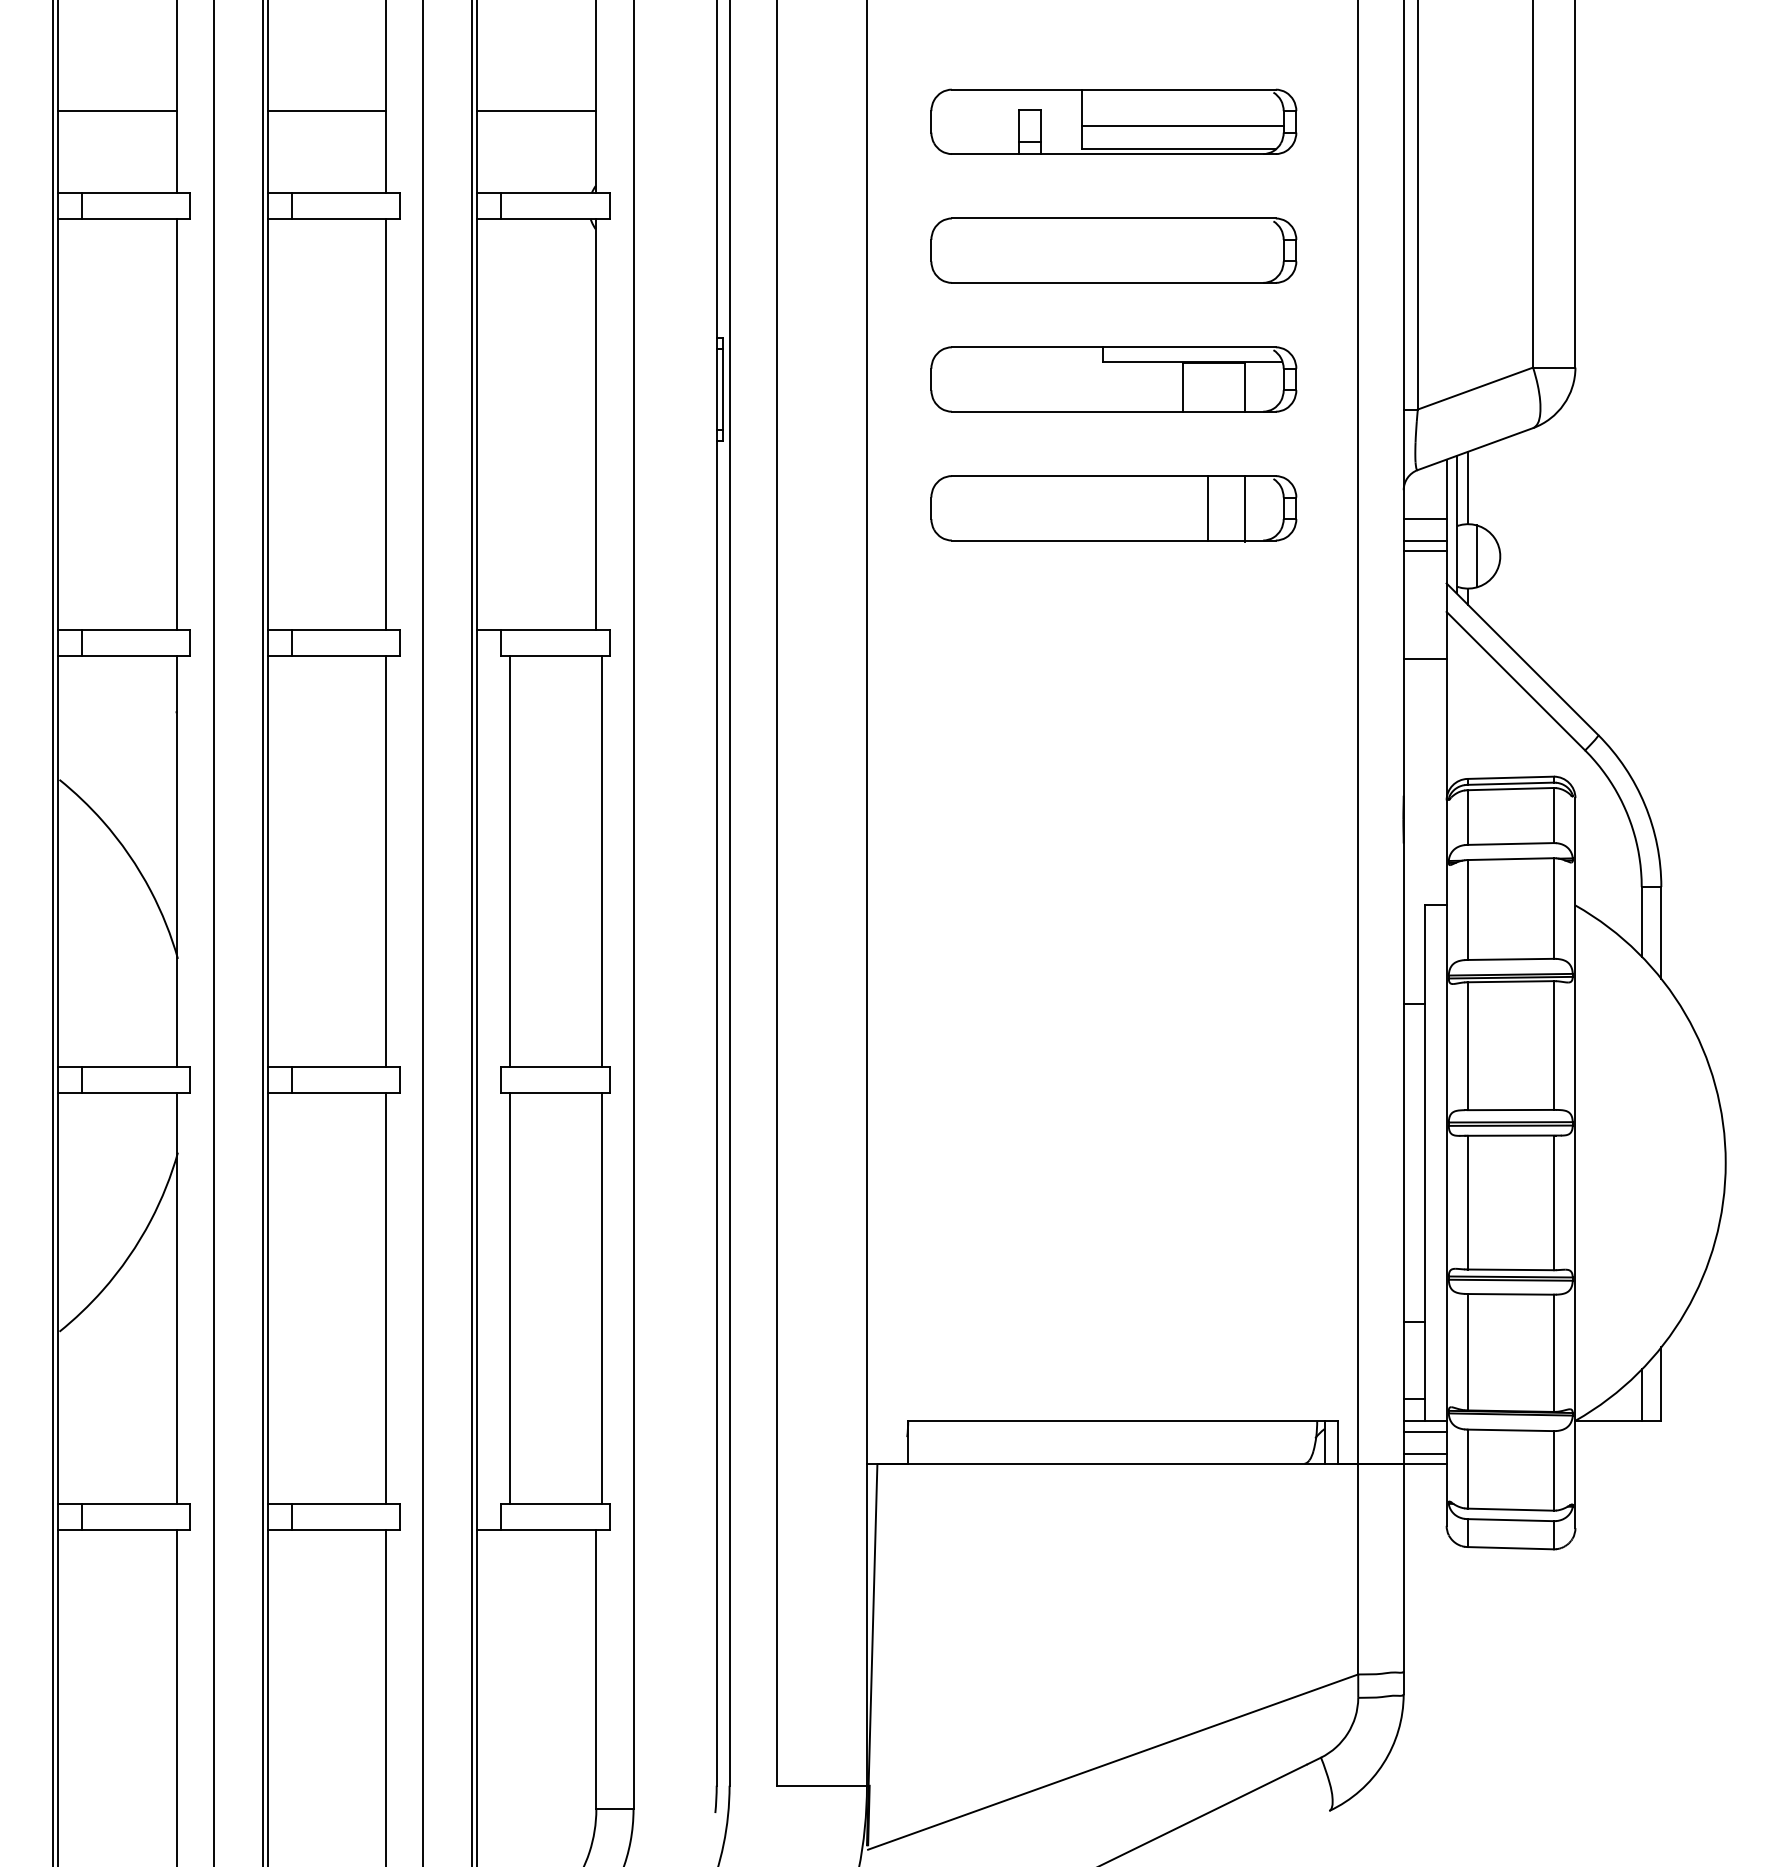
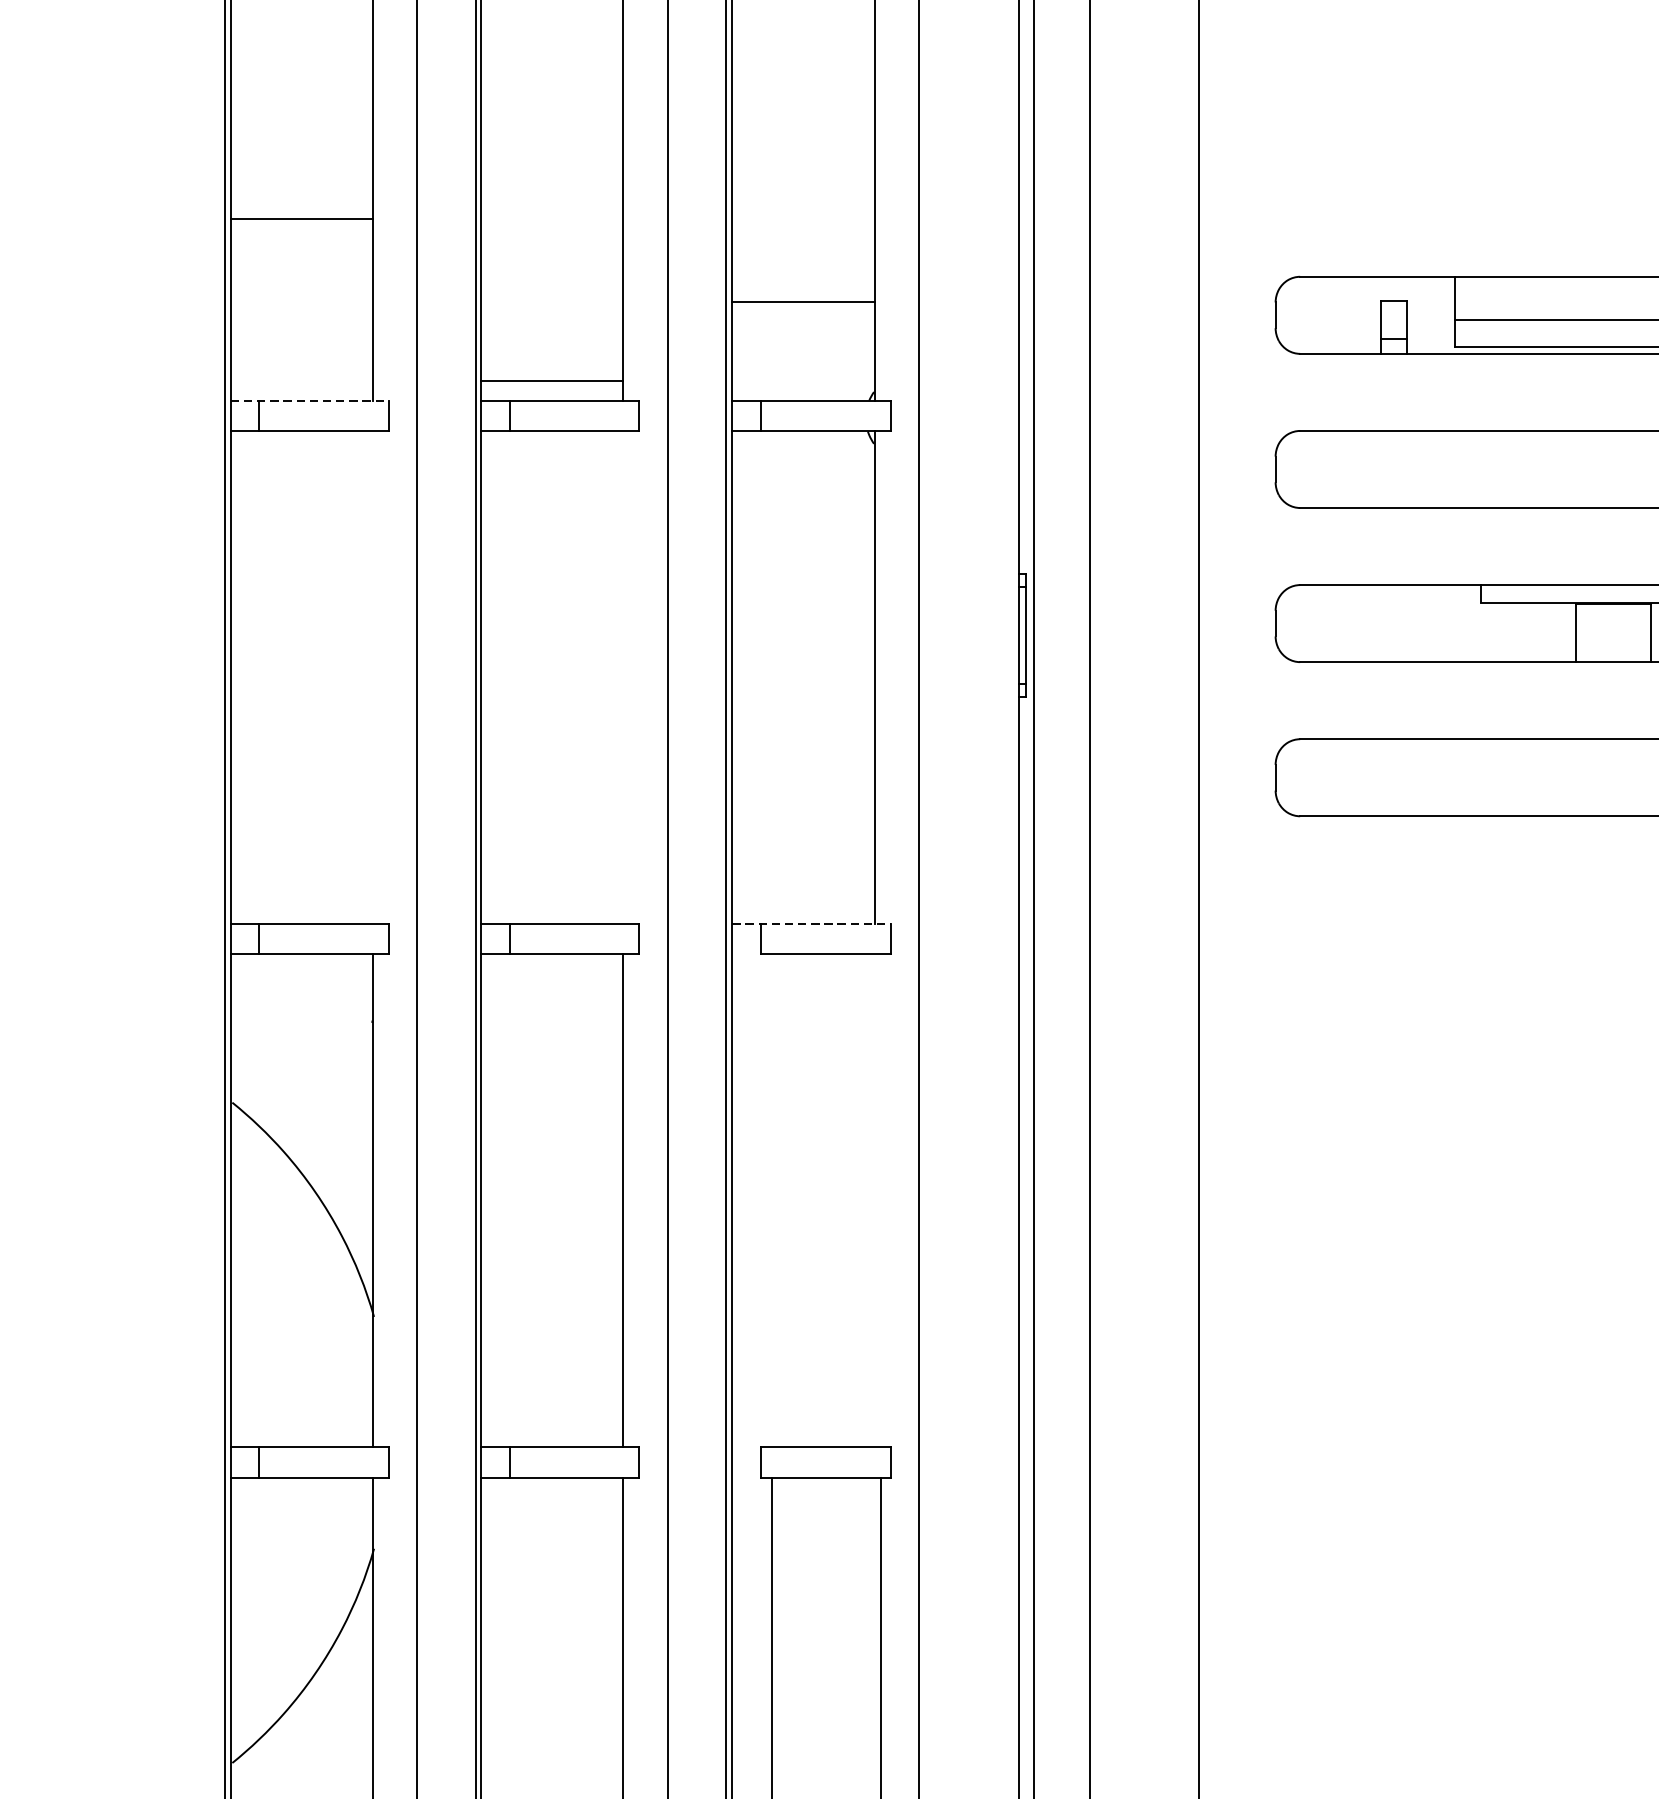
line: (117, 111) -> (301, 219), moved
line: (326, 111) -> (551, 381), moved
line: (124, 193) -> (310, 401), solid -> dashed
line: (176, 424) -> (372, 677), removed
line: (386, 424) -> (623, 677), removed
line: (1208, 508) -> (1607, 777), removed
line: (1244, 508) -> (1650, 777), removed
line: (543, 630) -> (811, 923), solid -> dashed
line: (510, 861) -> (771, 1200), removed
line: (601, 861) -> (880, 1200), removed

